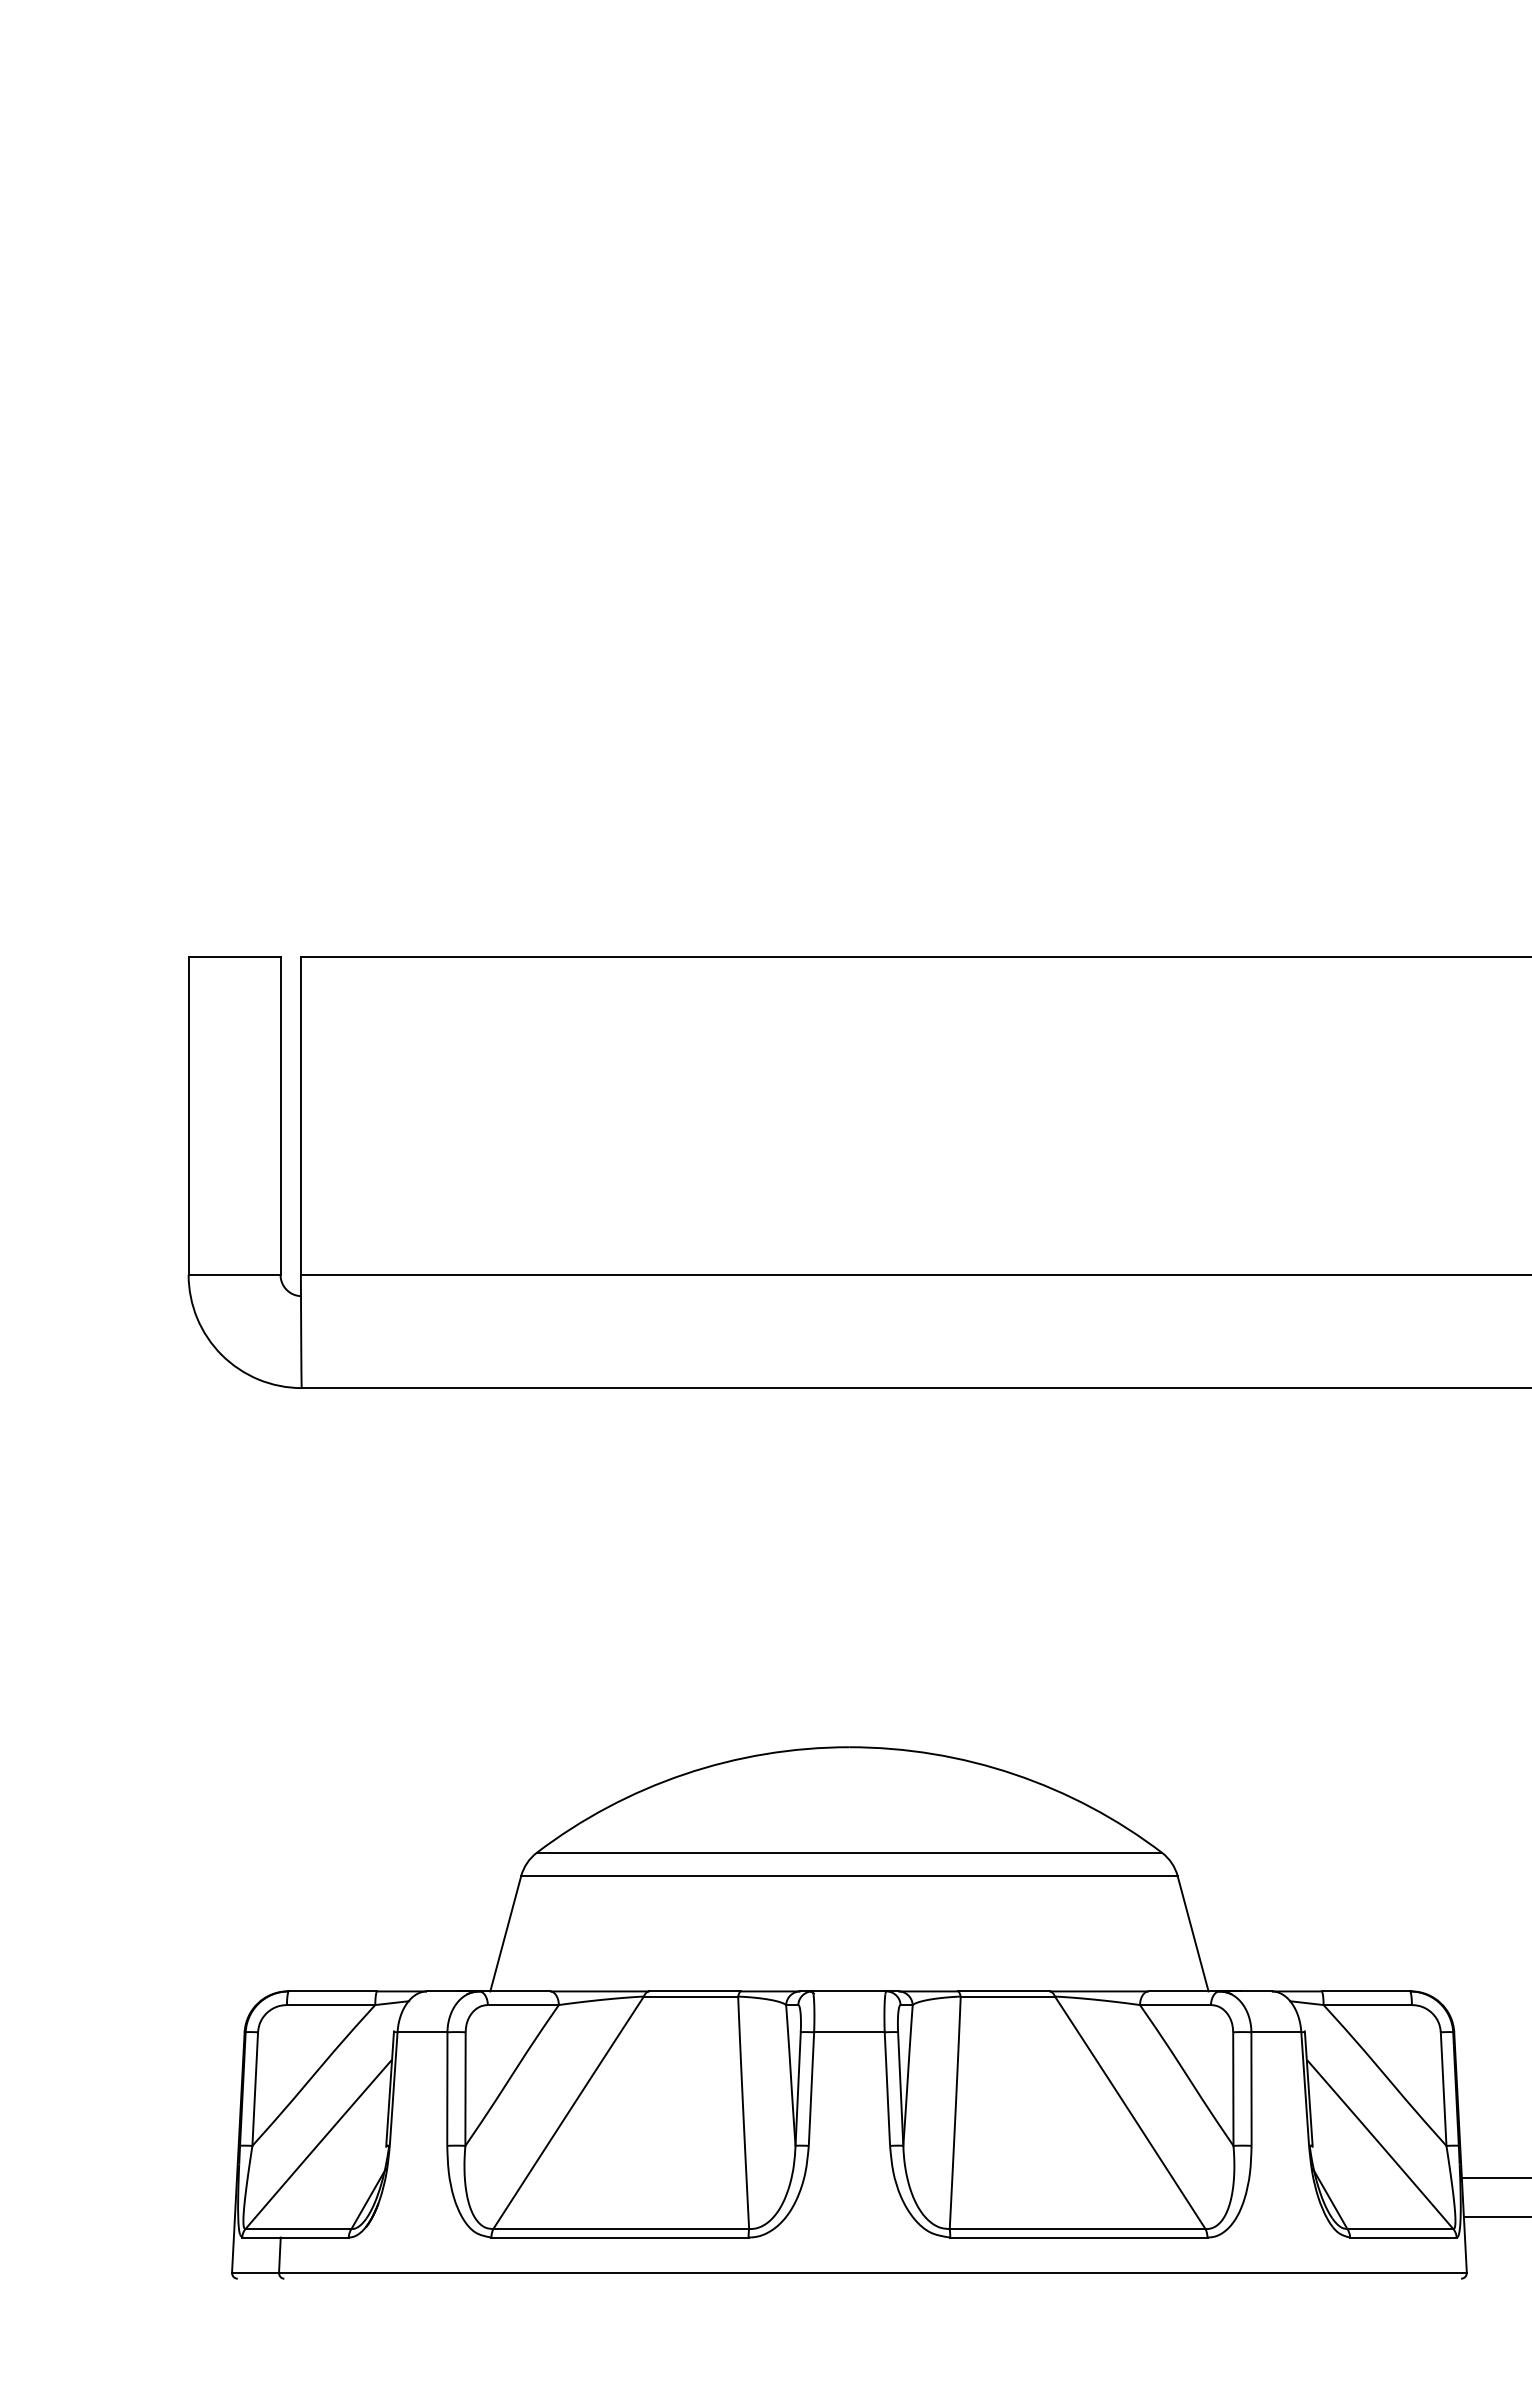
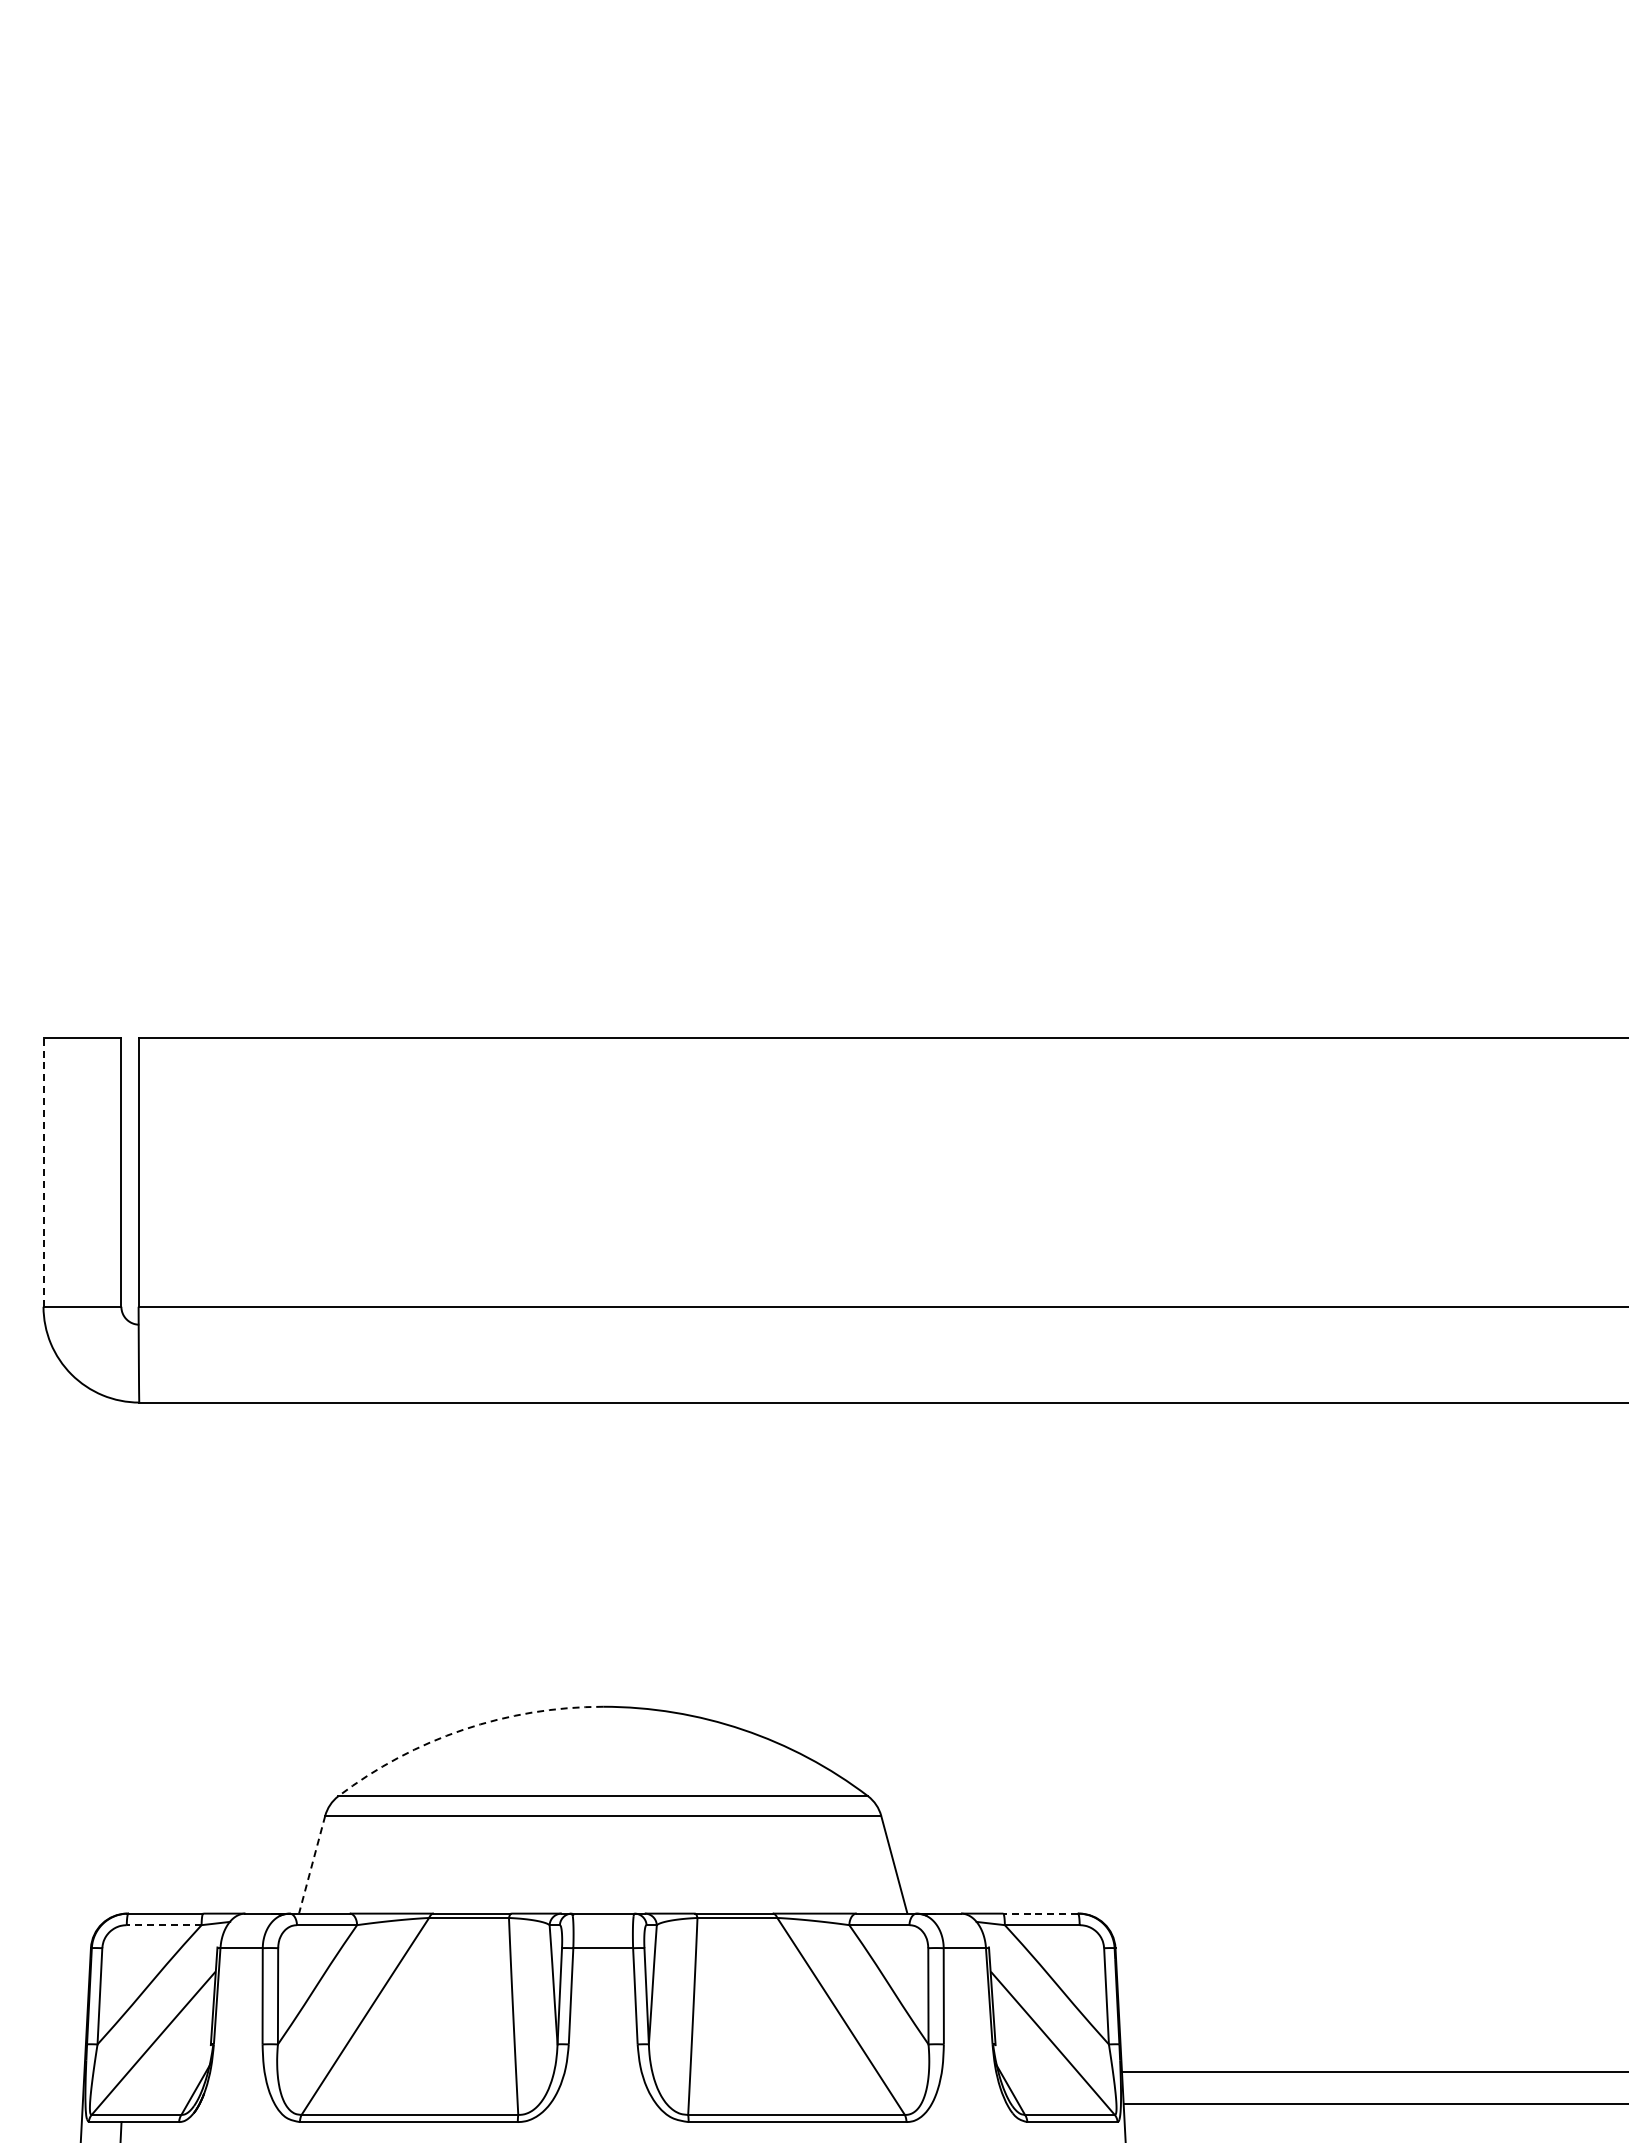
line: (188, 1116) -> (43, 1172), solid -> dashed
arc: (684, 1774) -> (463, 1729), solid -> dashed
line: (506, 1933) -> (312, 1864), solid -> dashed
line: (1365, 1991) -> (1040, 1913), solid -> dashed
line: (330, 2005) -> (163, 1925), solid -> dashed

